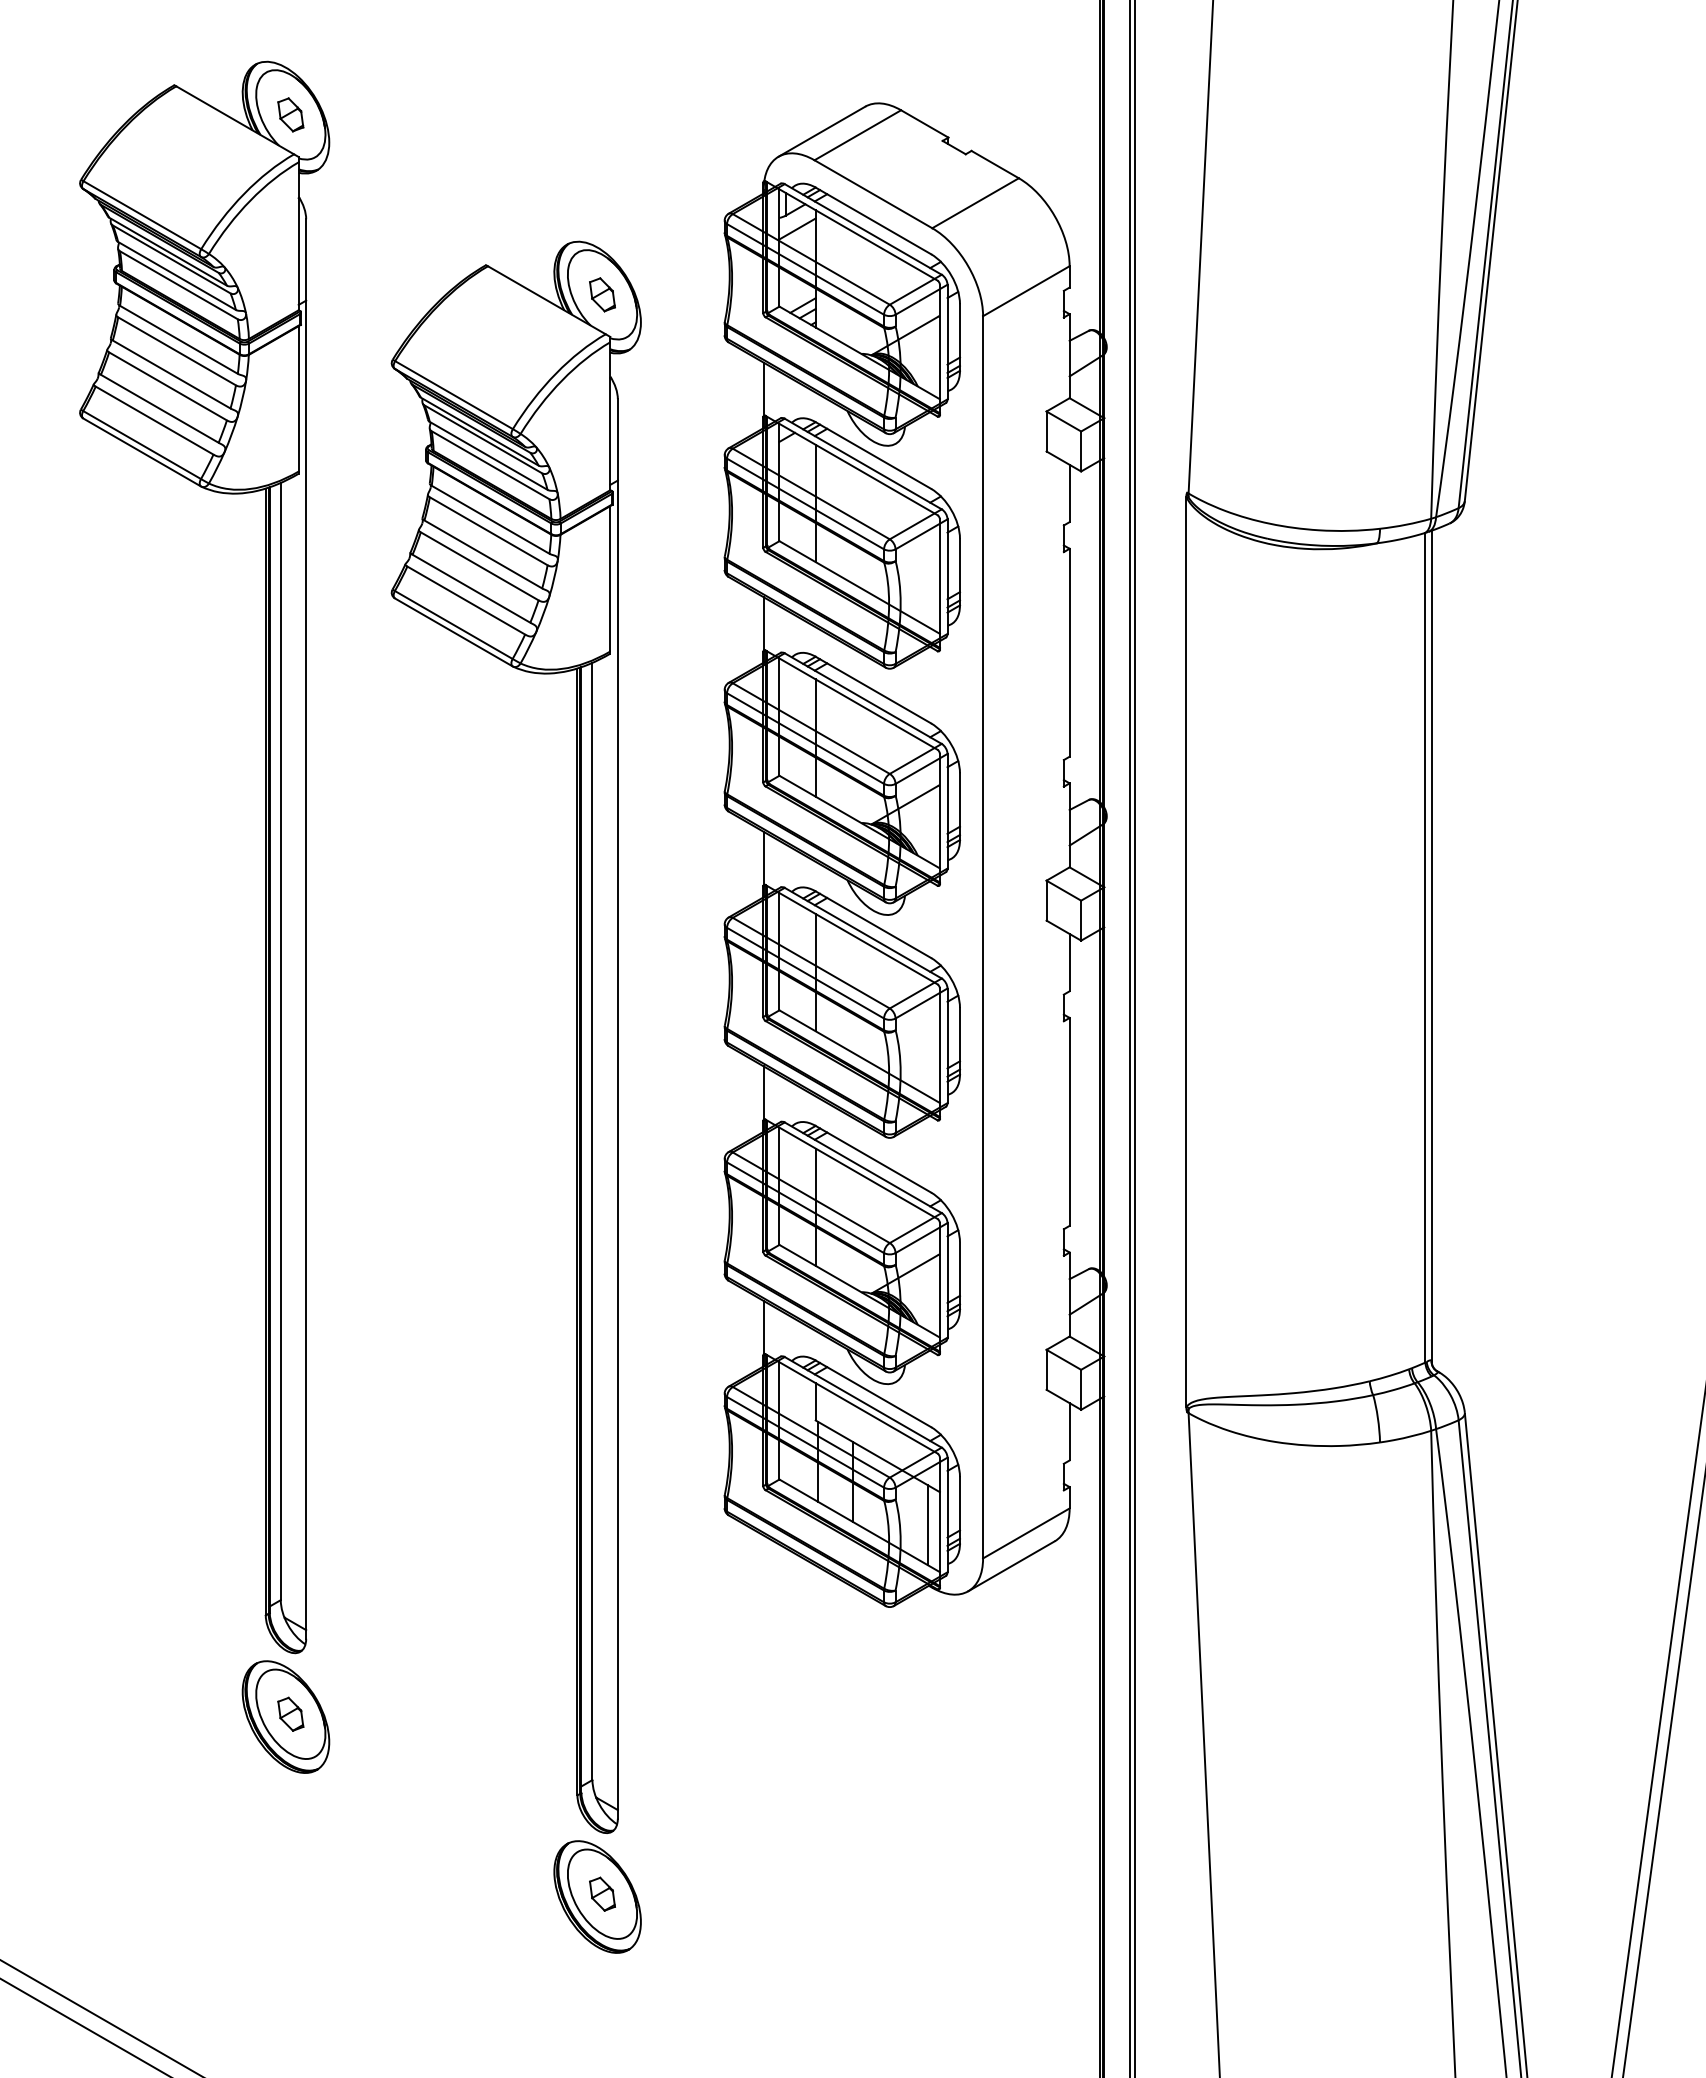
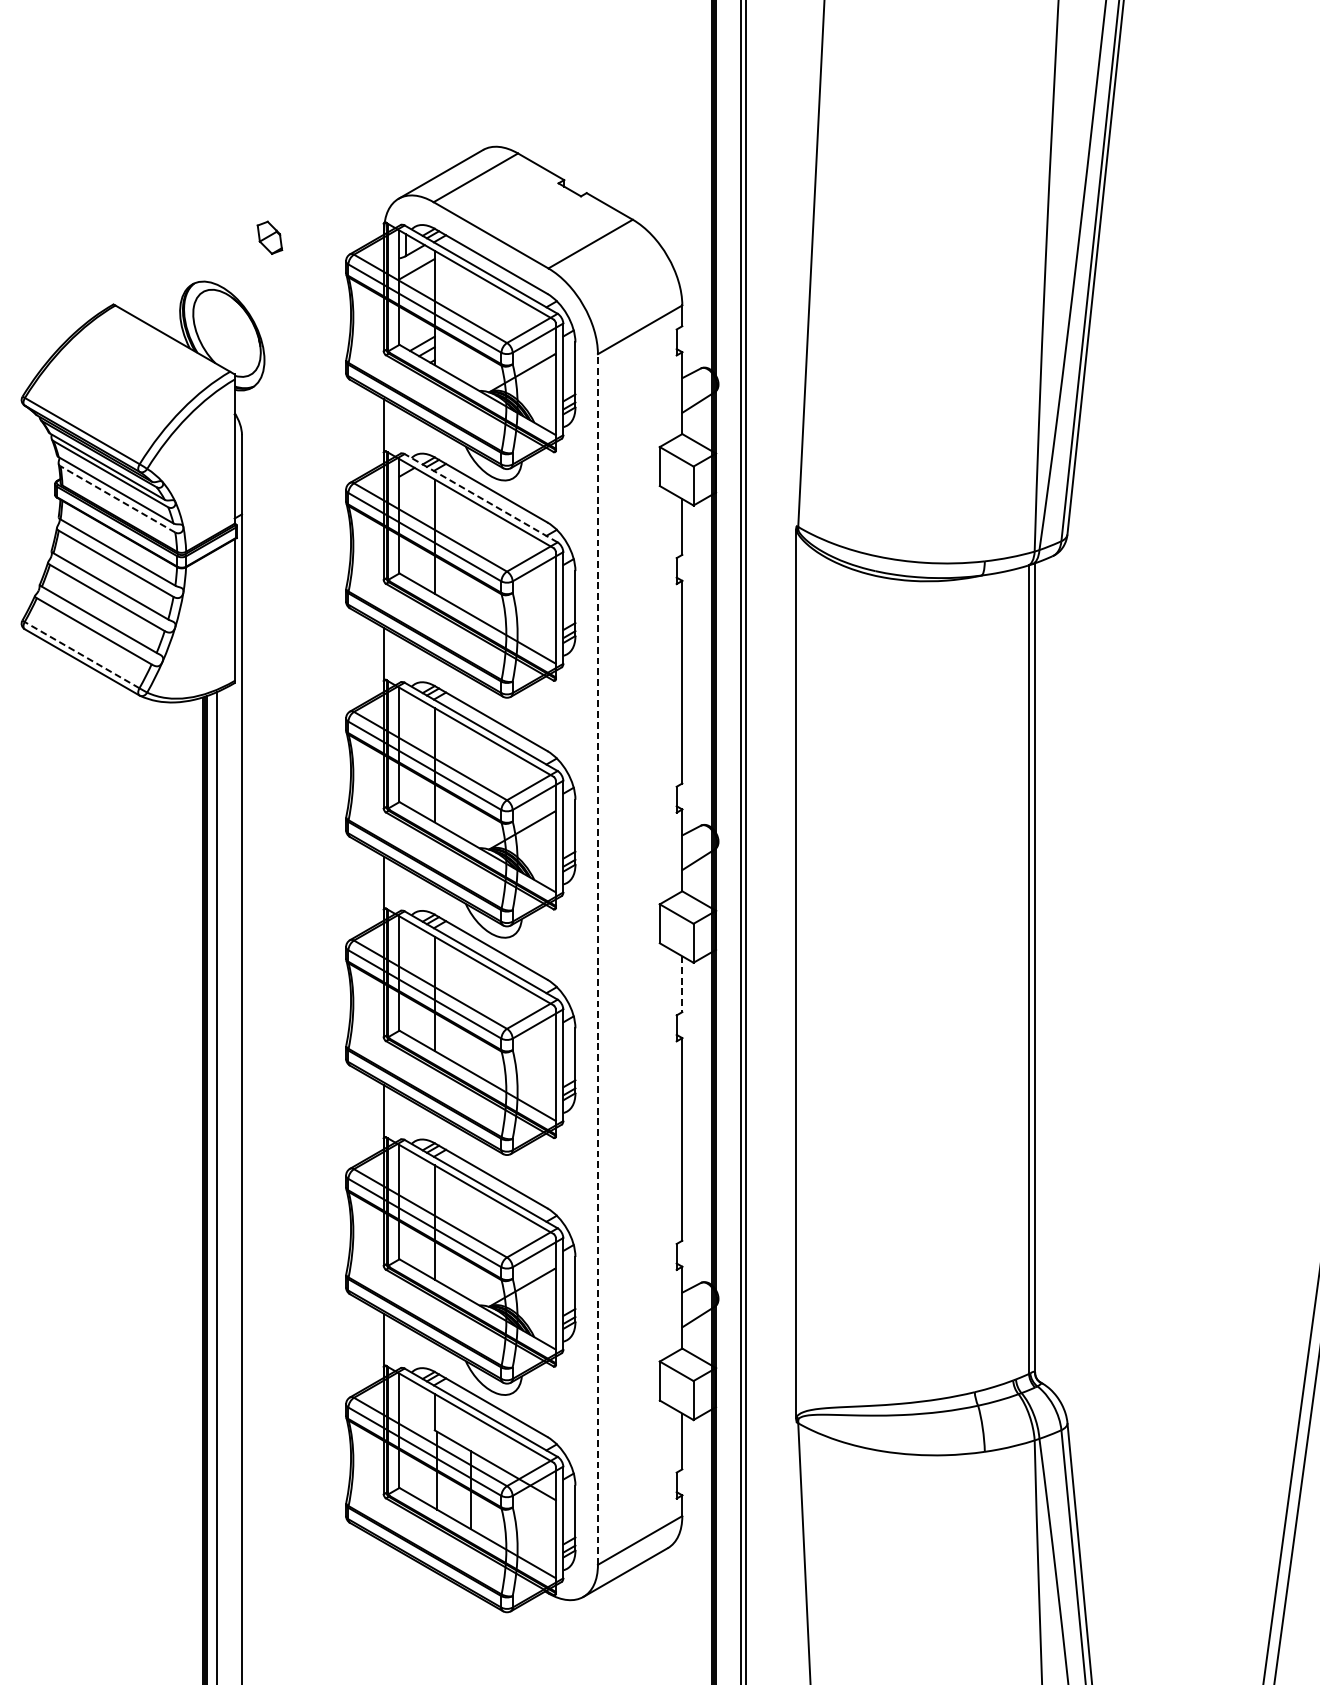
part: (602, 294) -> (269, 237), moved
line: (863, 464) -> (481, 498), solid -> dashed
line: (490, 465) -> (117, 499), solid -> dashed
line: (453, 625) -> (81, 655), solid -> dashed
line: (983, 936) -> (598, 958), solid -> dashed
line: (1069, 962) -> (682, 984), solid -> dashed
line: (927, 1525) -> (543, 1532), removed

